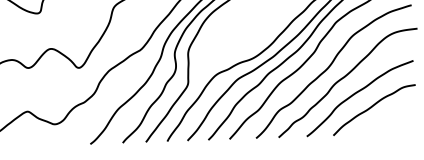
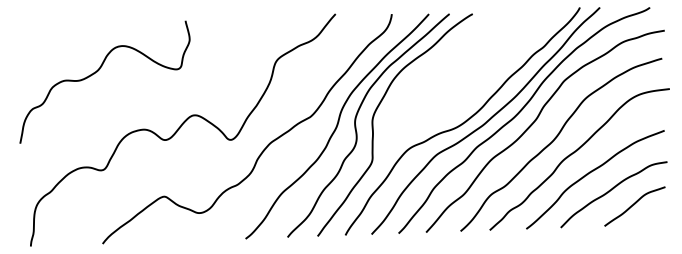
curve: (390, 118) -> (634, 205), added

